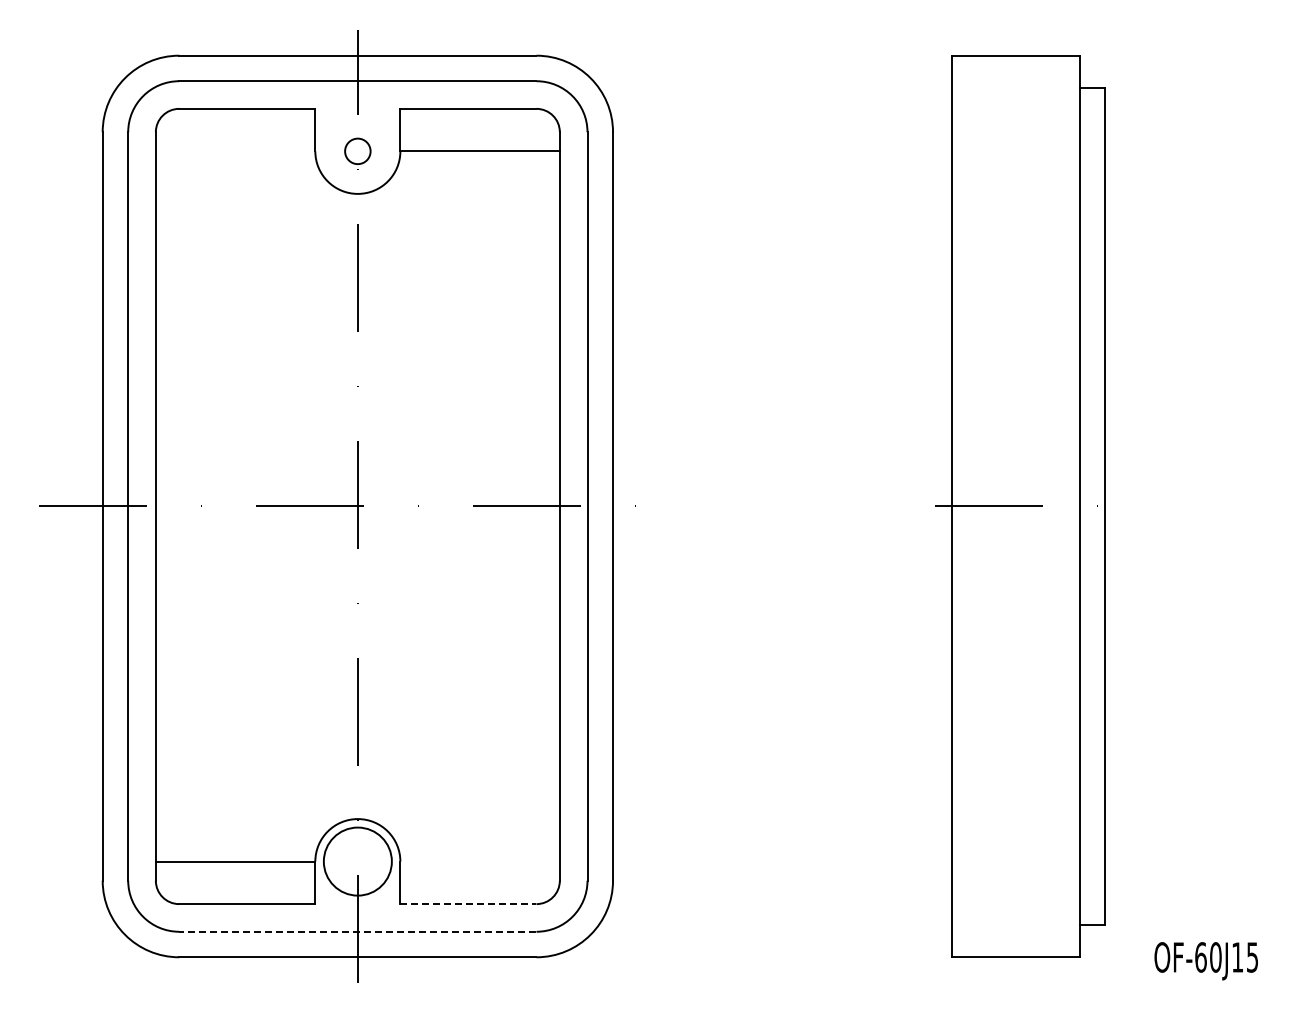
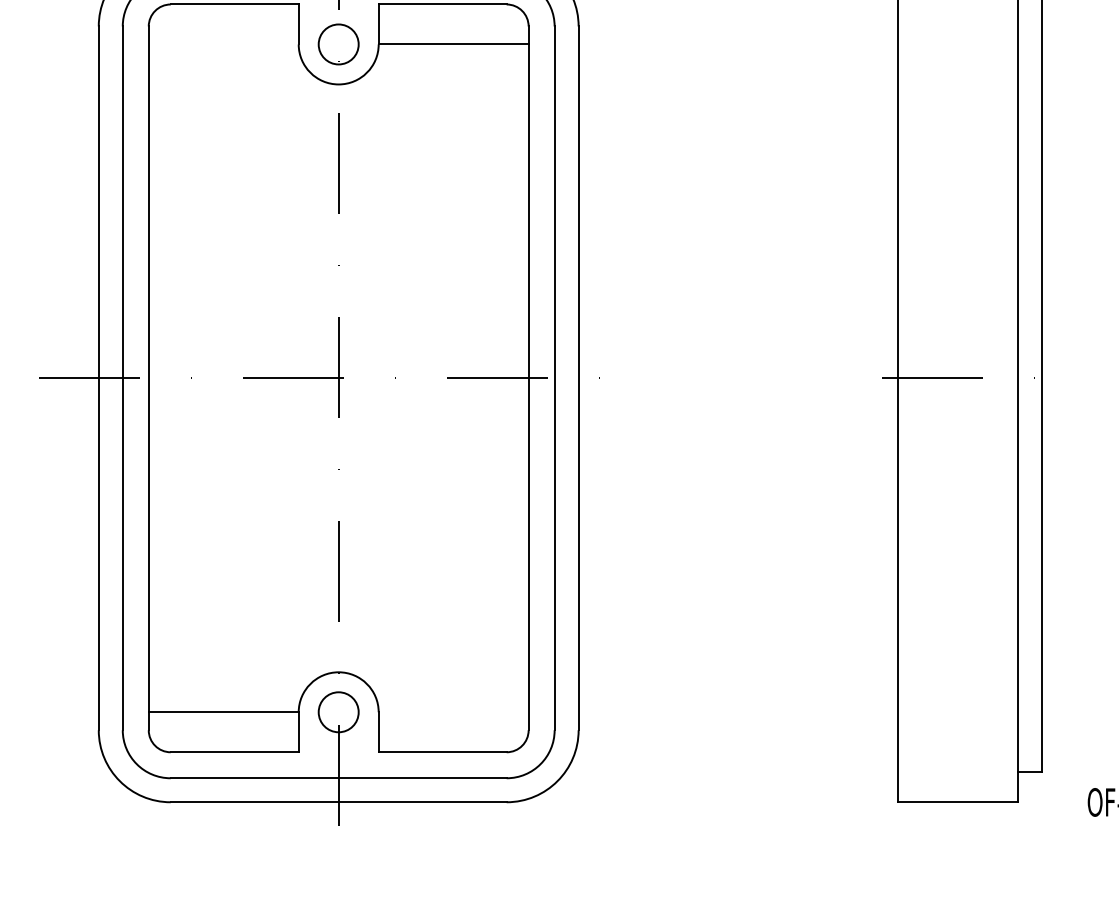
circle: (357, 151) -> (338, 44), size x1.67
circle: (357, 861) -> (338, 712), size x0.62
line: (468, 904) -> (442, 752), dashed -> solid
line: (357, 931) -> (338, 778), dashed -> solid

